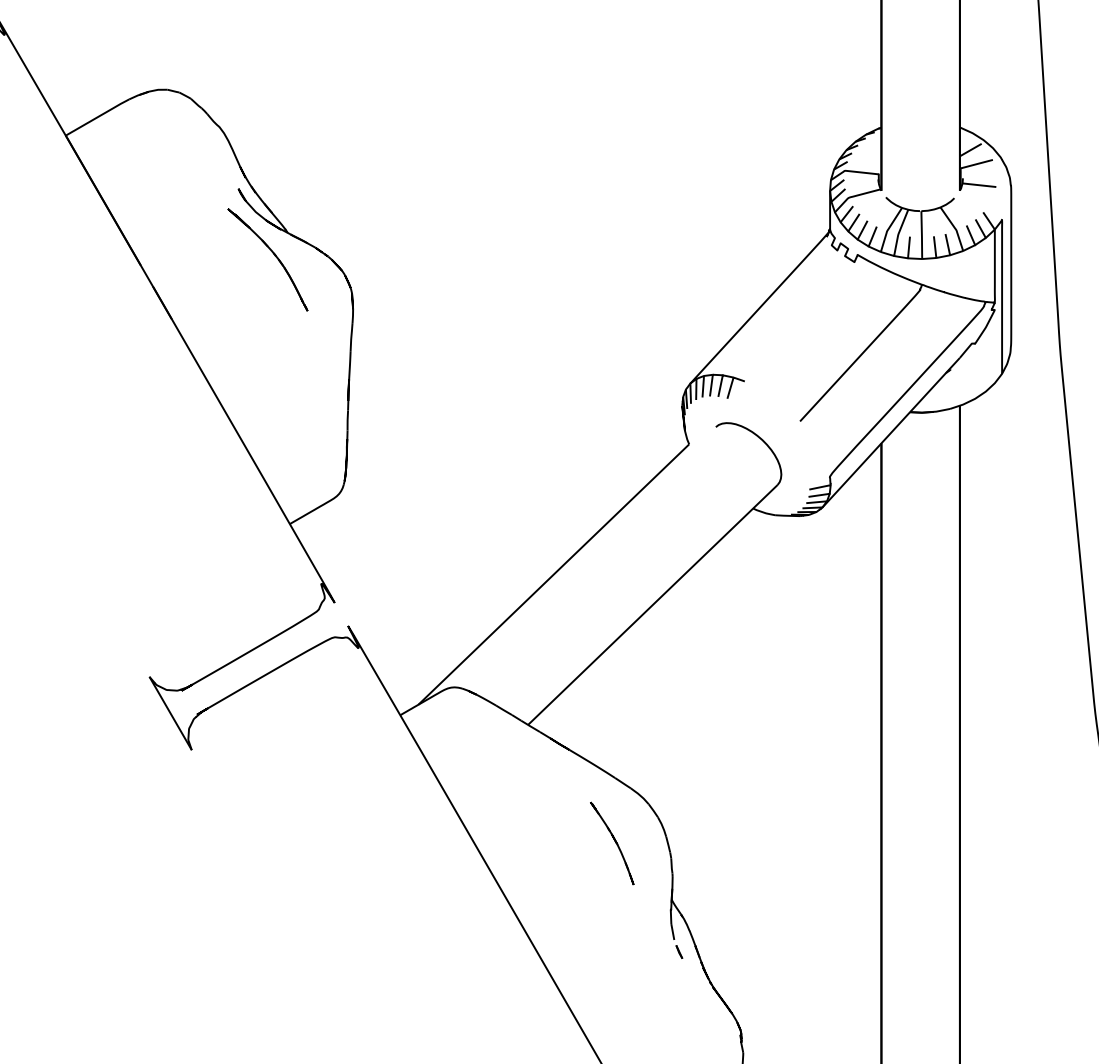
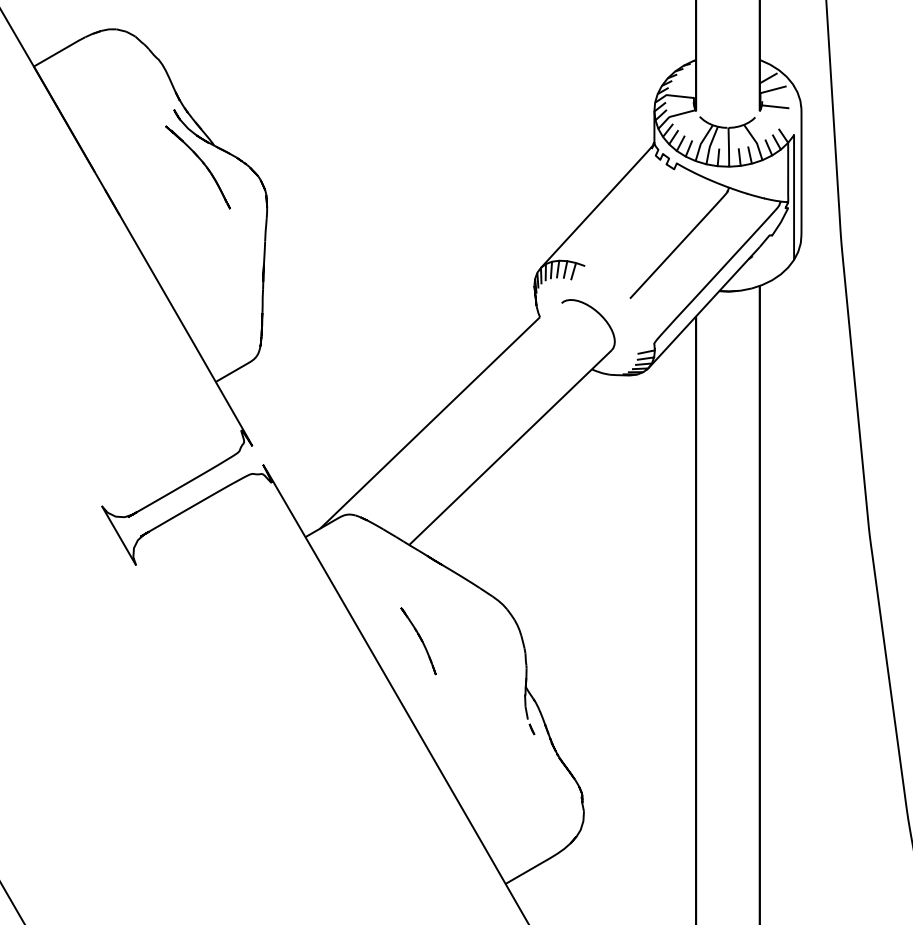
part: (612, 843) -> (418, 641), moved

